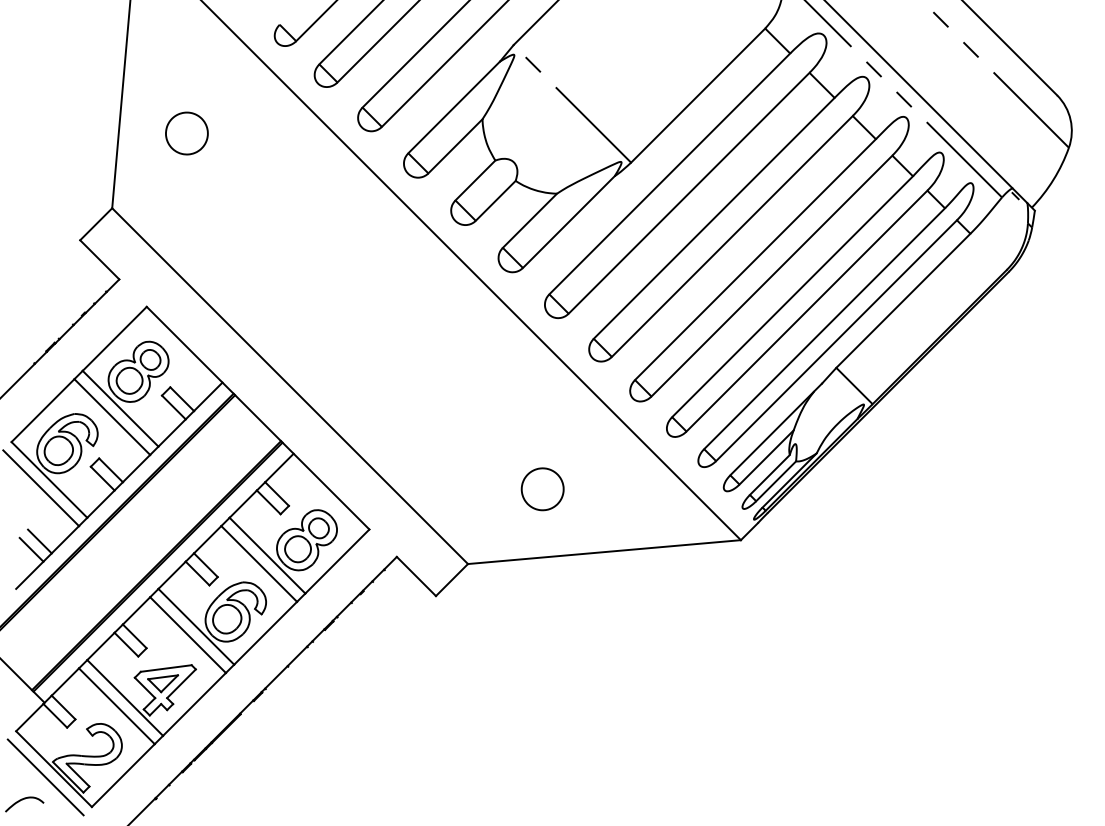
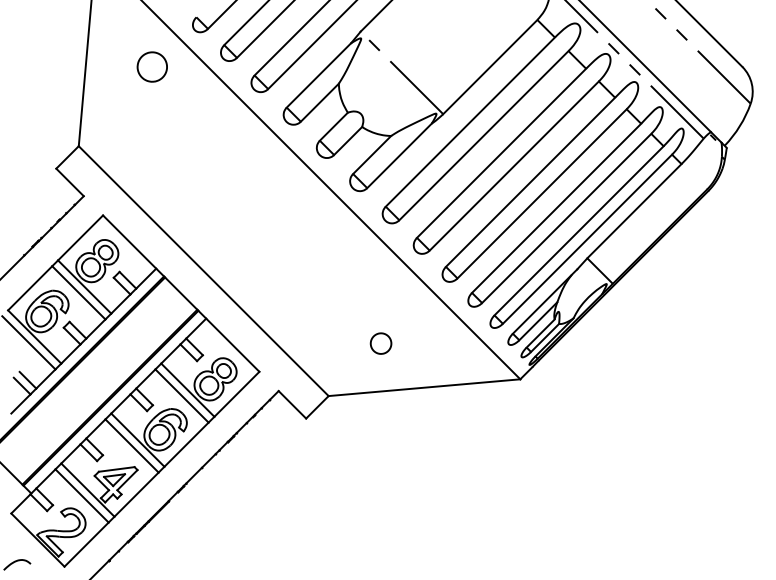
part: (186, 133) -> (152, 67), moved
part: (542, 489) -> (380, 343), size x0.7
line: (45, 777) -> (31, 545), removed

